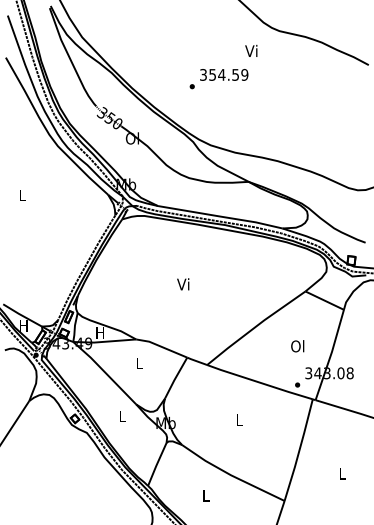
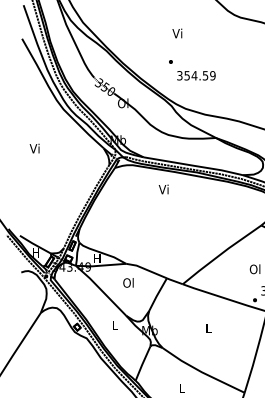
text: (251, 50) -> (177, 33), moved
text: (224, 74) -> (196, 75), moved
text: (21, 195) -> (34, 148), L -> Vi
text: (183, 284) -> (163, 189), moved
text: (138, 363) -> (127, 283), L -> Ol

